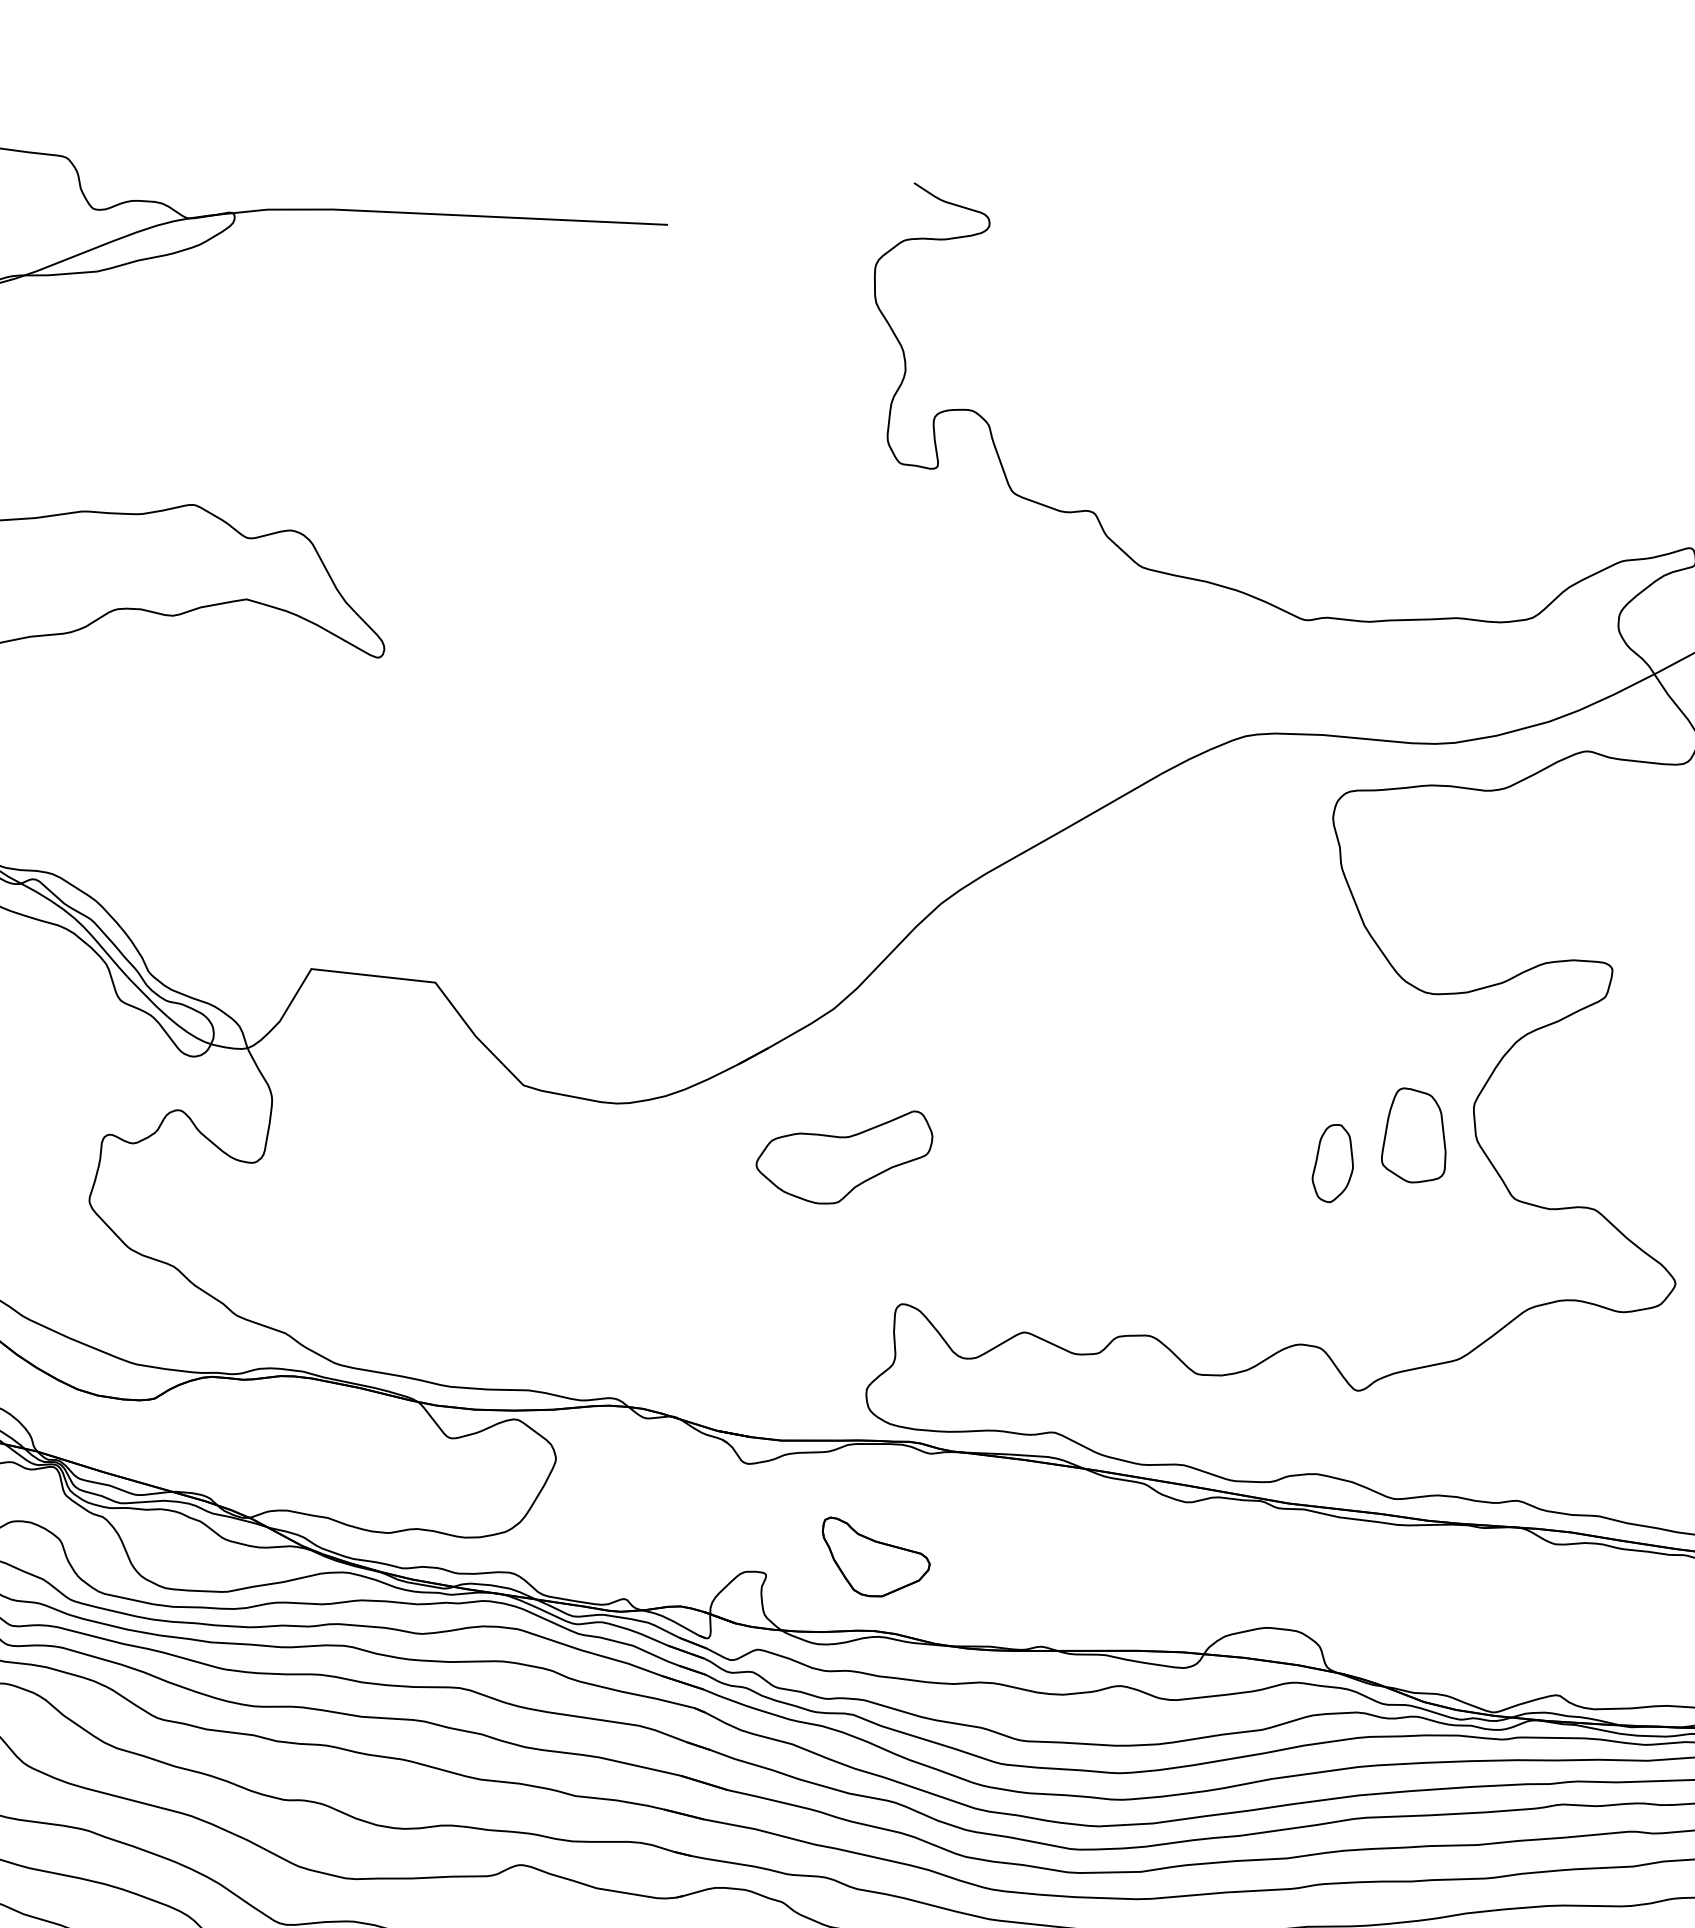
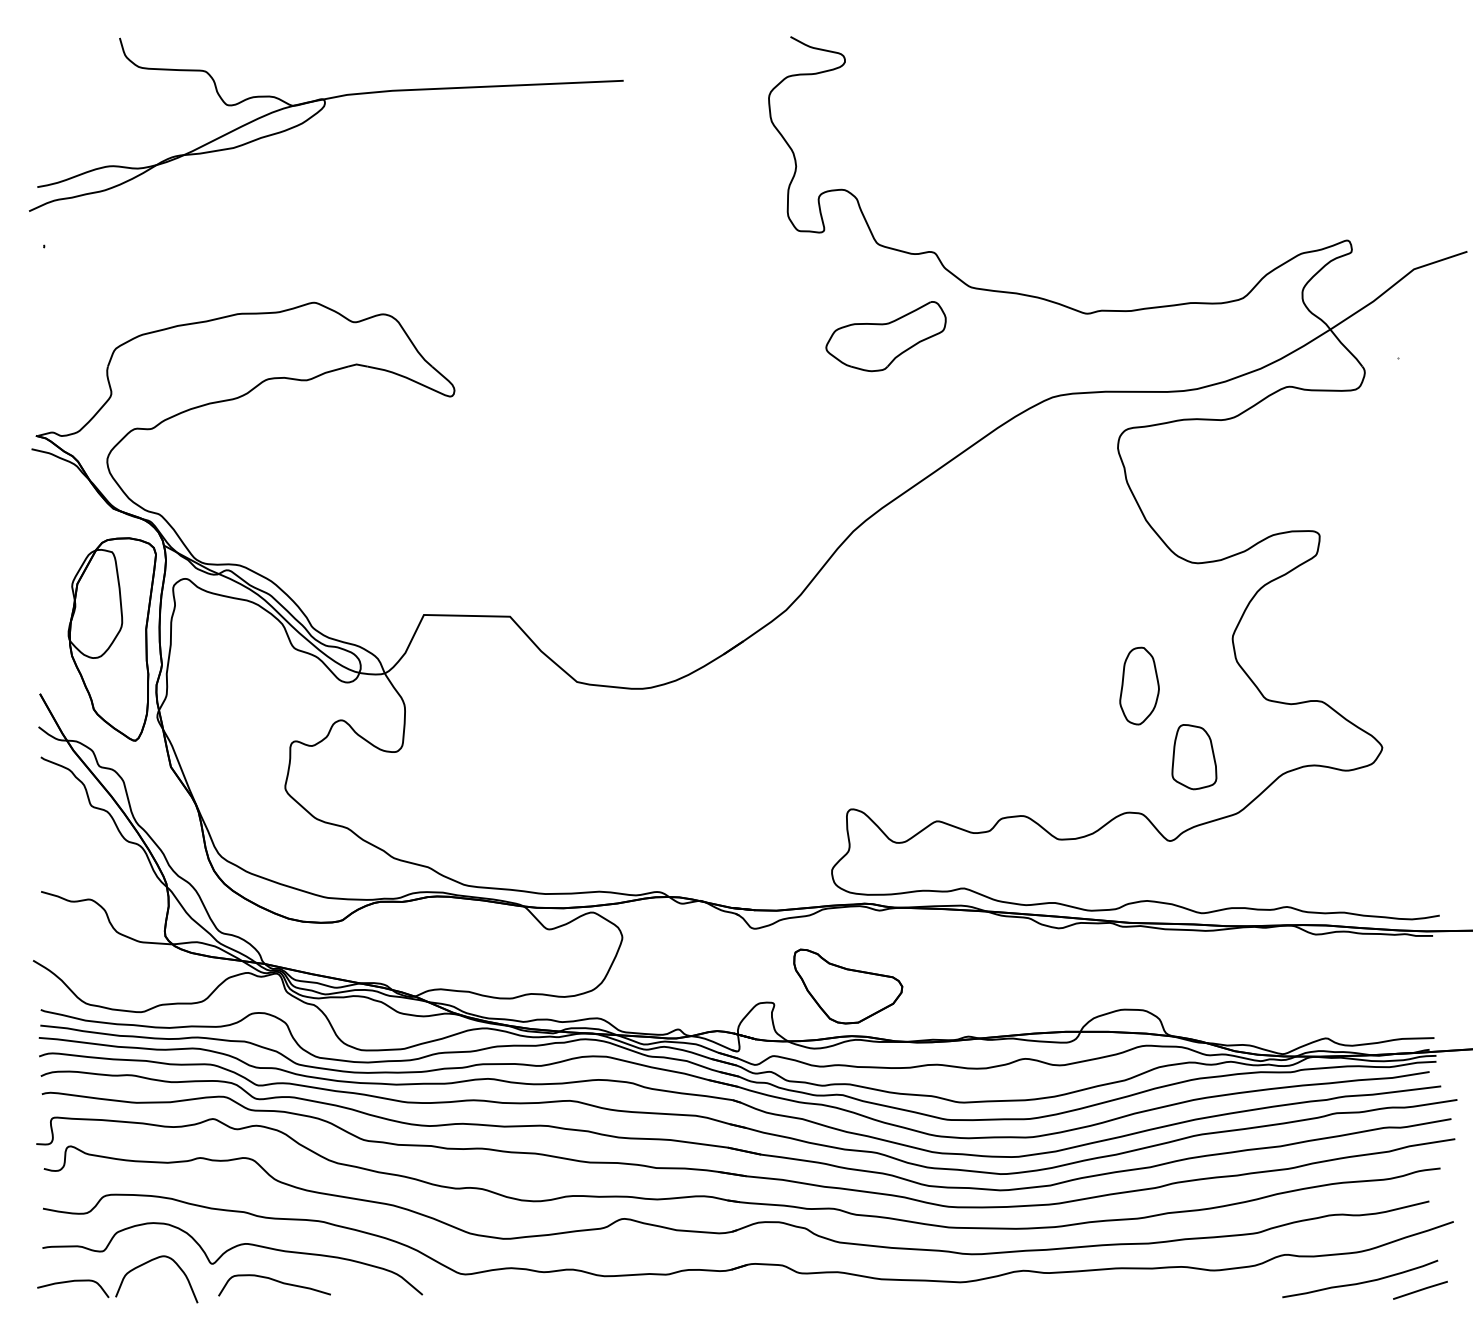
part: (1415, 1136) -> (1194, 757), moved
part: (843, 1155) -> (885, 336), moved
part: (1333, 1162) -> (1139, 685), size x1.43
part: (875, 1559) -> (848, 986), size x1.43

